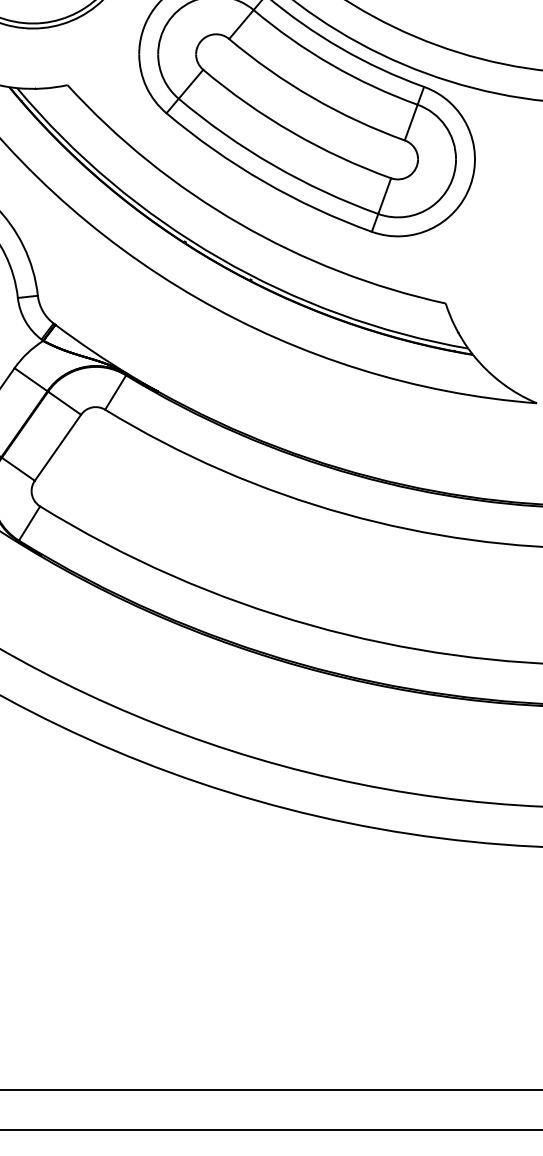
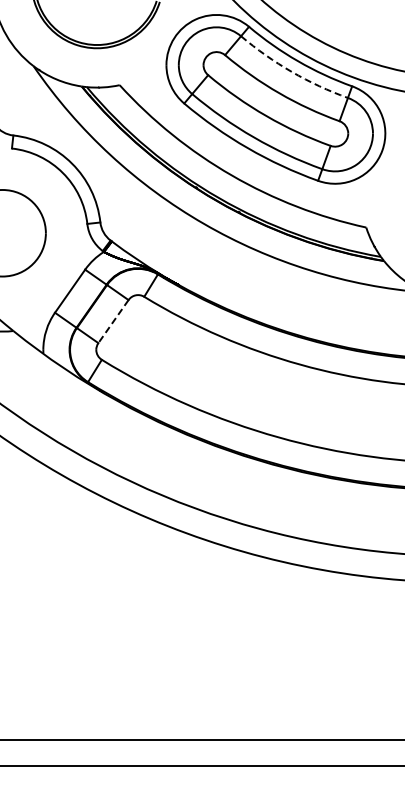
arc: (331, 64) -> (291, 71), solid -> dashed
line: (57, 449) -> (113, 322), solid -> dashed

